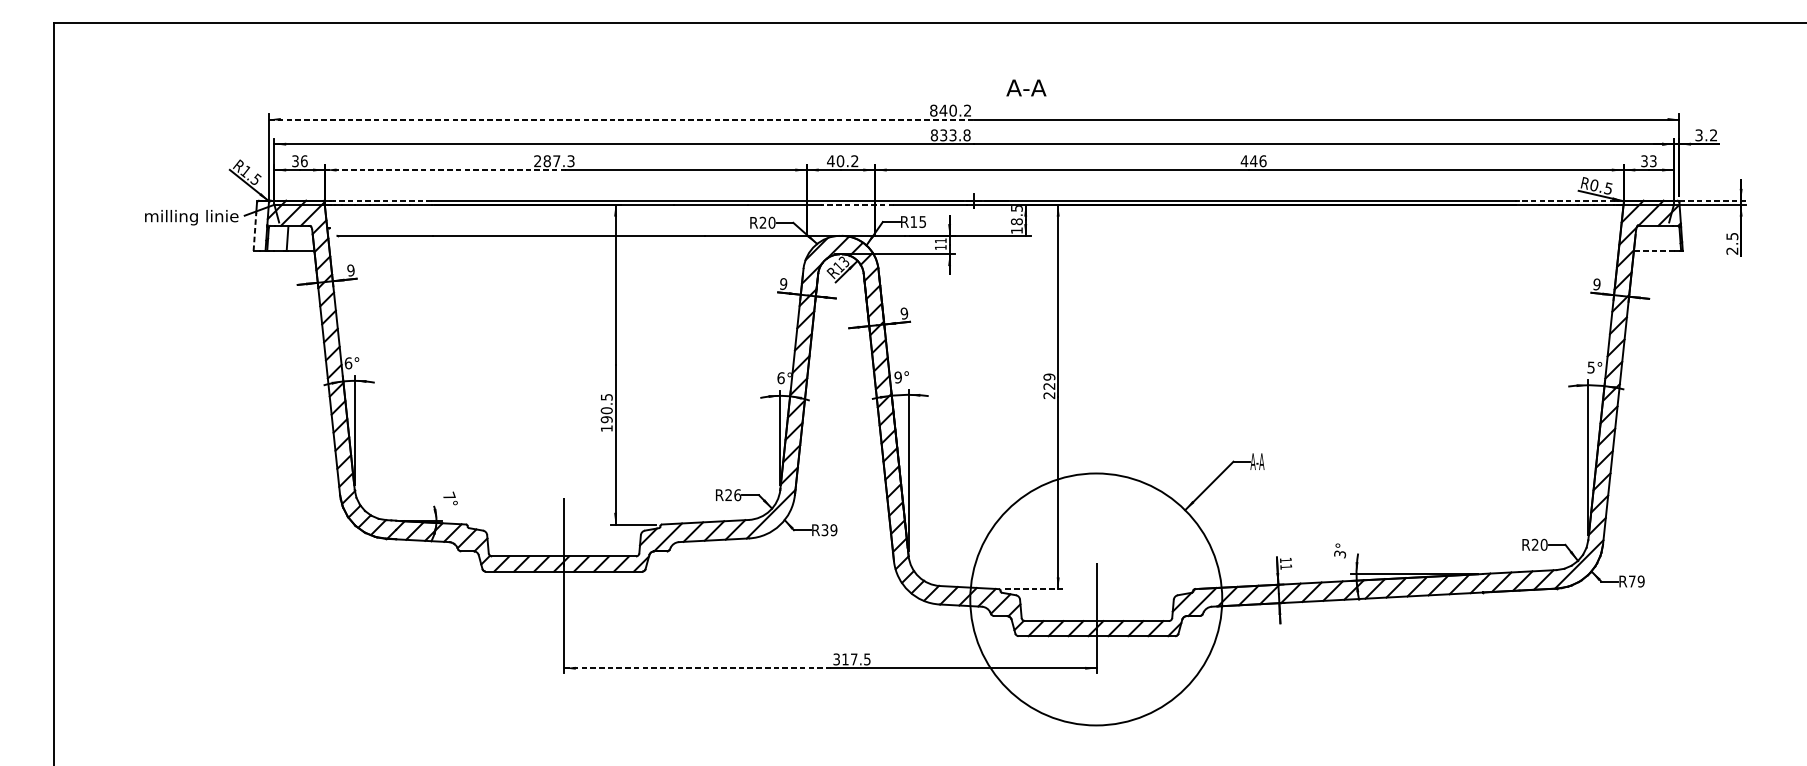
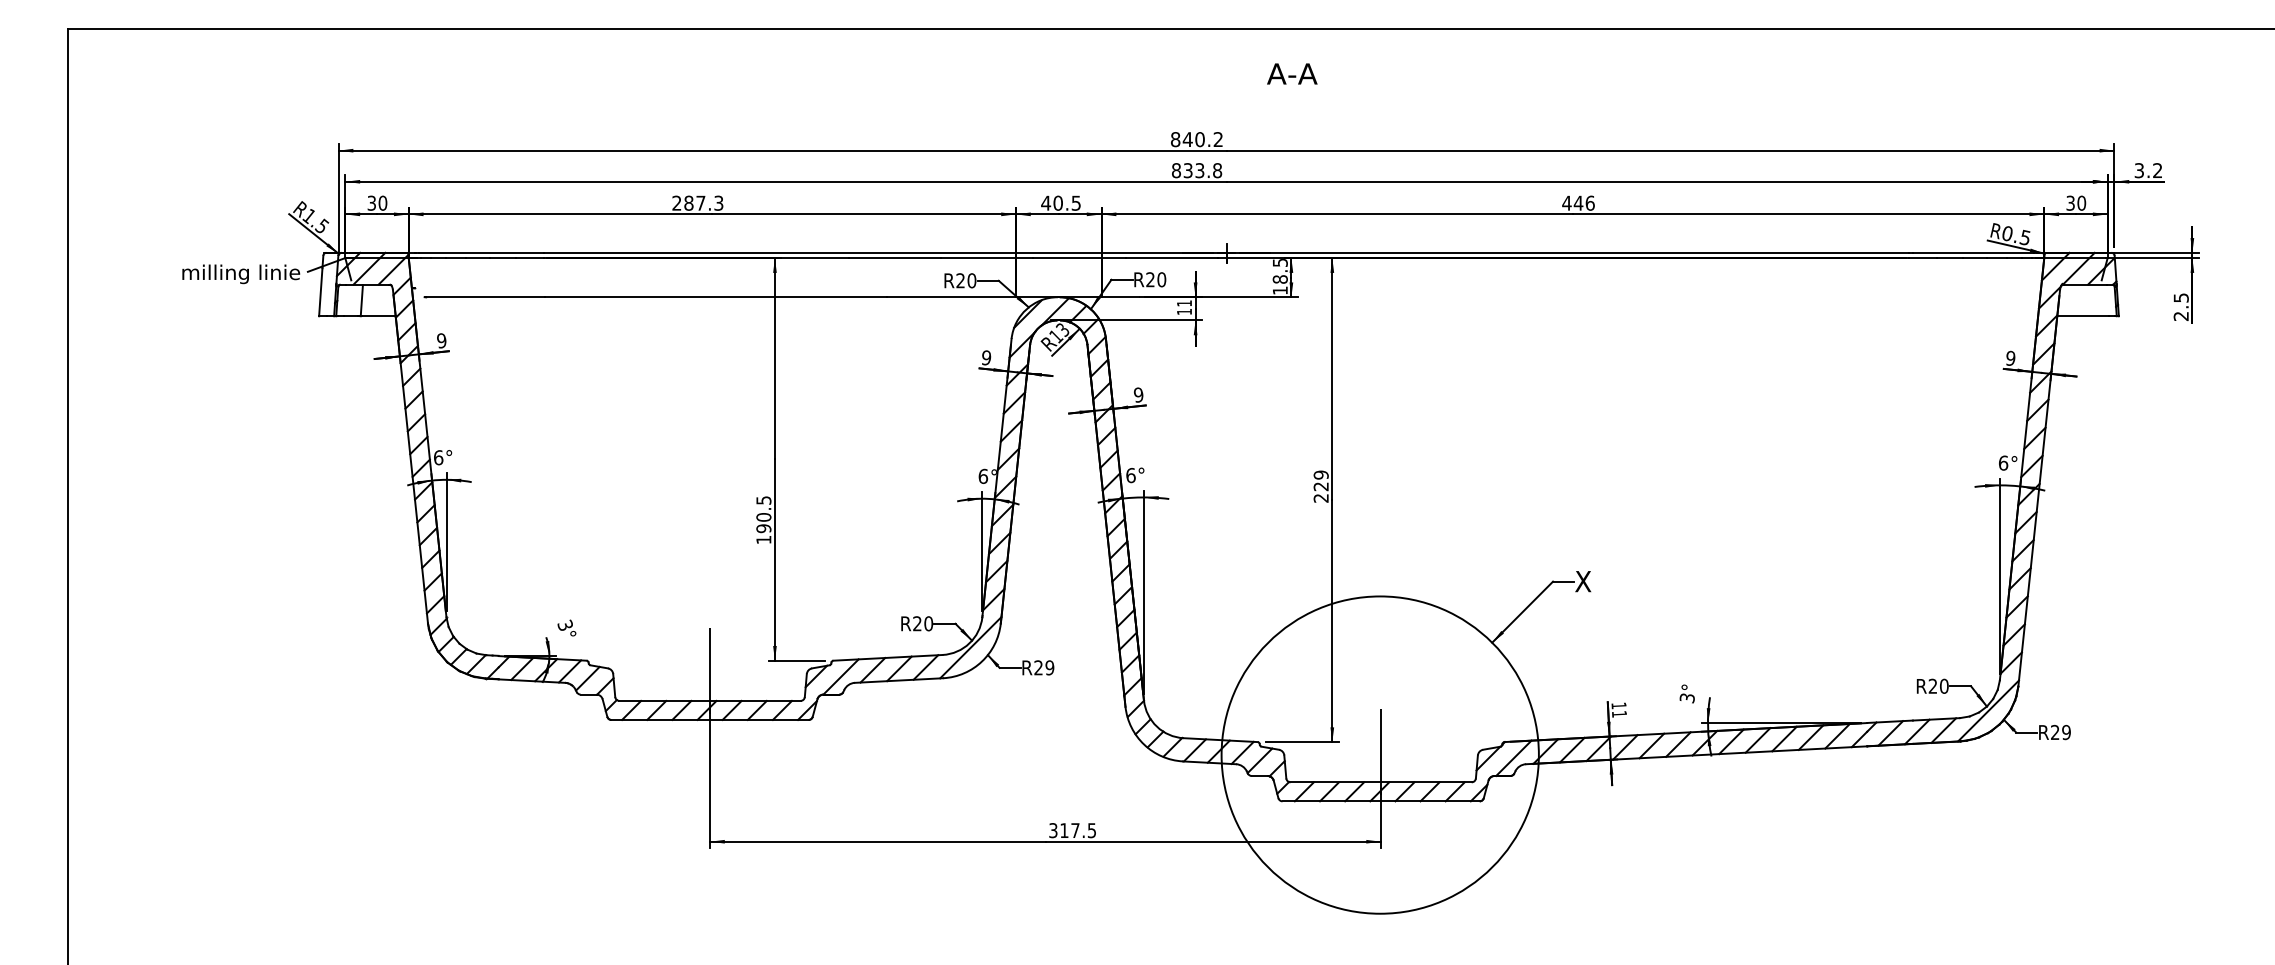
text: (1026, 87) -> (1292, 73), moved
line: (621, 119) -> (782, 150), dashed -> solid
text: (303, 160) -> (382, 202), 36 -> 30
text: (854, 160) -> (1075, 202), 40.2 -> 40.5
text: (1653, 160) -> (2081, 202), 33 -> 30
line: (445, 170) -> (560, 214), dashed -> solid
line: (382, 200) -> (481, 252), dashed -> solid
line: (1566, 200) -> (1972, 252), dashed -> solid
line: (1713, 200) -> (2157, 252), dashed -> solid
line: (857, 205) -> (1079, 258), dashed -> solid
text: (918, 221) -> (1156, 279), R15 -> R20
line: (254, 231) -> (320, 291), dashed -> solid
line: (1653, 251) -> (2082, 316), dashed -> solid
text: (1591, 367) -> (2003, 462), 5° -> 6°
text: (897, 377) -> (1130, 475), 9° -> 6°
text: (1257, 461) -> (1583, 581), A-A -> X
text: (737, 494) -> (928, 623), R26 -> R20
text: (449, 495) -> (565, 624), 7° -> 3°
text: (824, 529) -> (1038, 667), R39 -> R29
text: (1632, 580) -> (2055, 731), R79 -> R29
line: (1034, 589) -> (1302, 742), dashed -> solid
line: (697, 668) -> (877, 841), dashed -> solid

